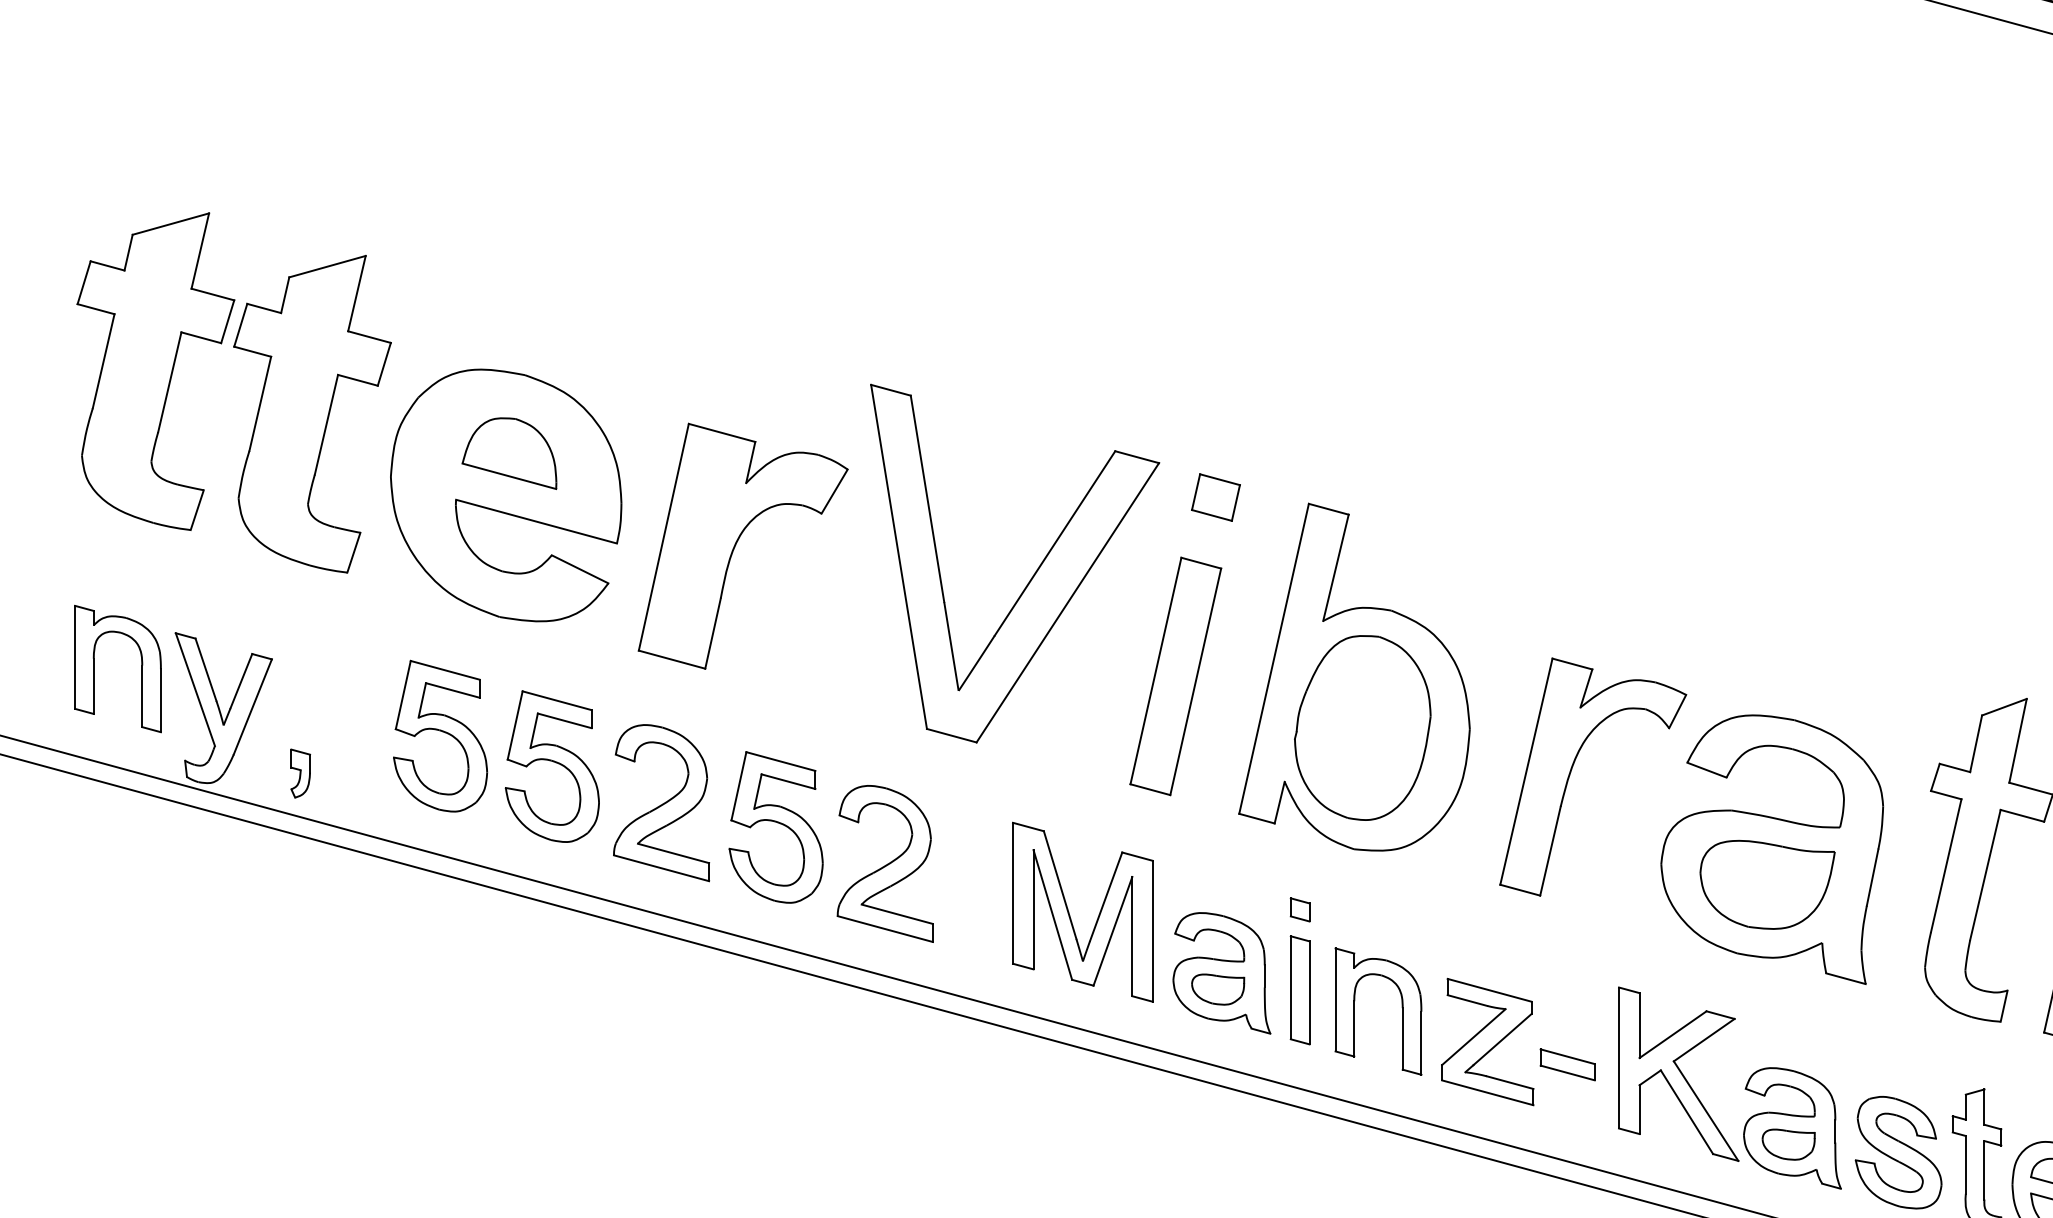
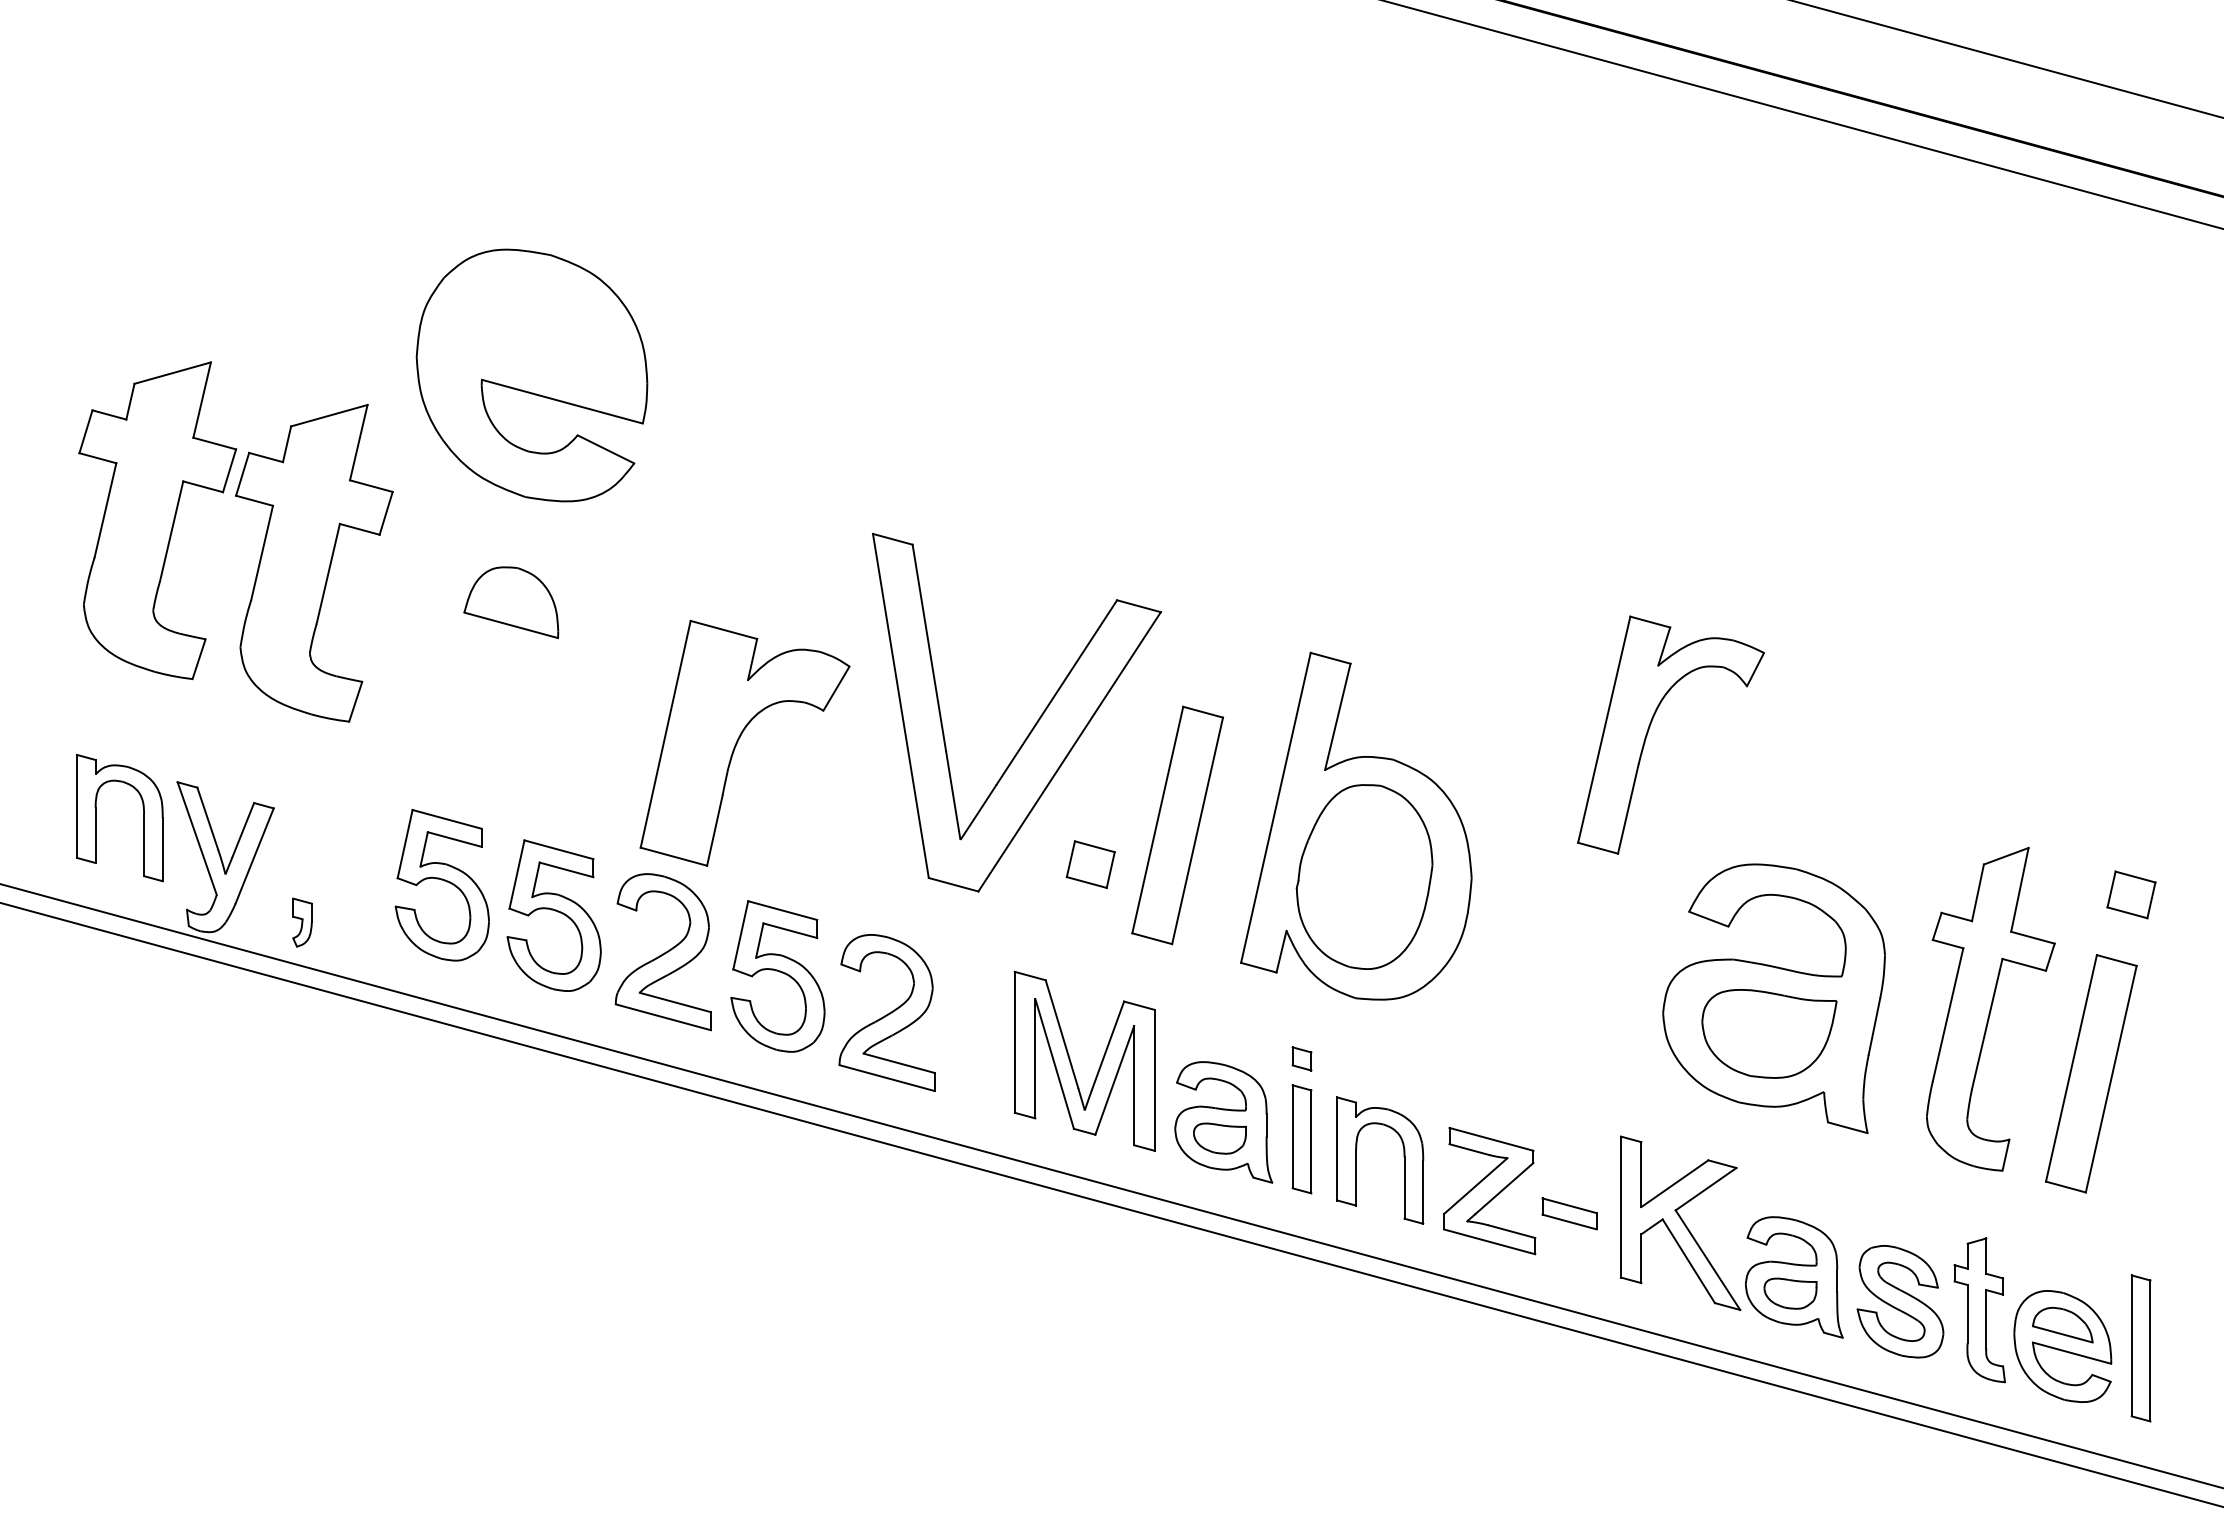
part: (505, 495) -> (531, 375), moved
part: (1215, 497) -> (1090, 864), moved
part: (742, 545) -> (744, 742), moved
part: (1572, 769) -> (1650, 727), moved

